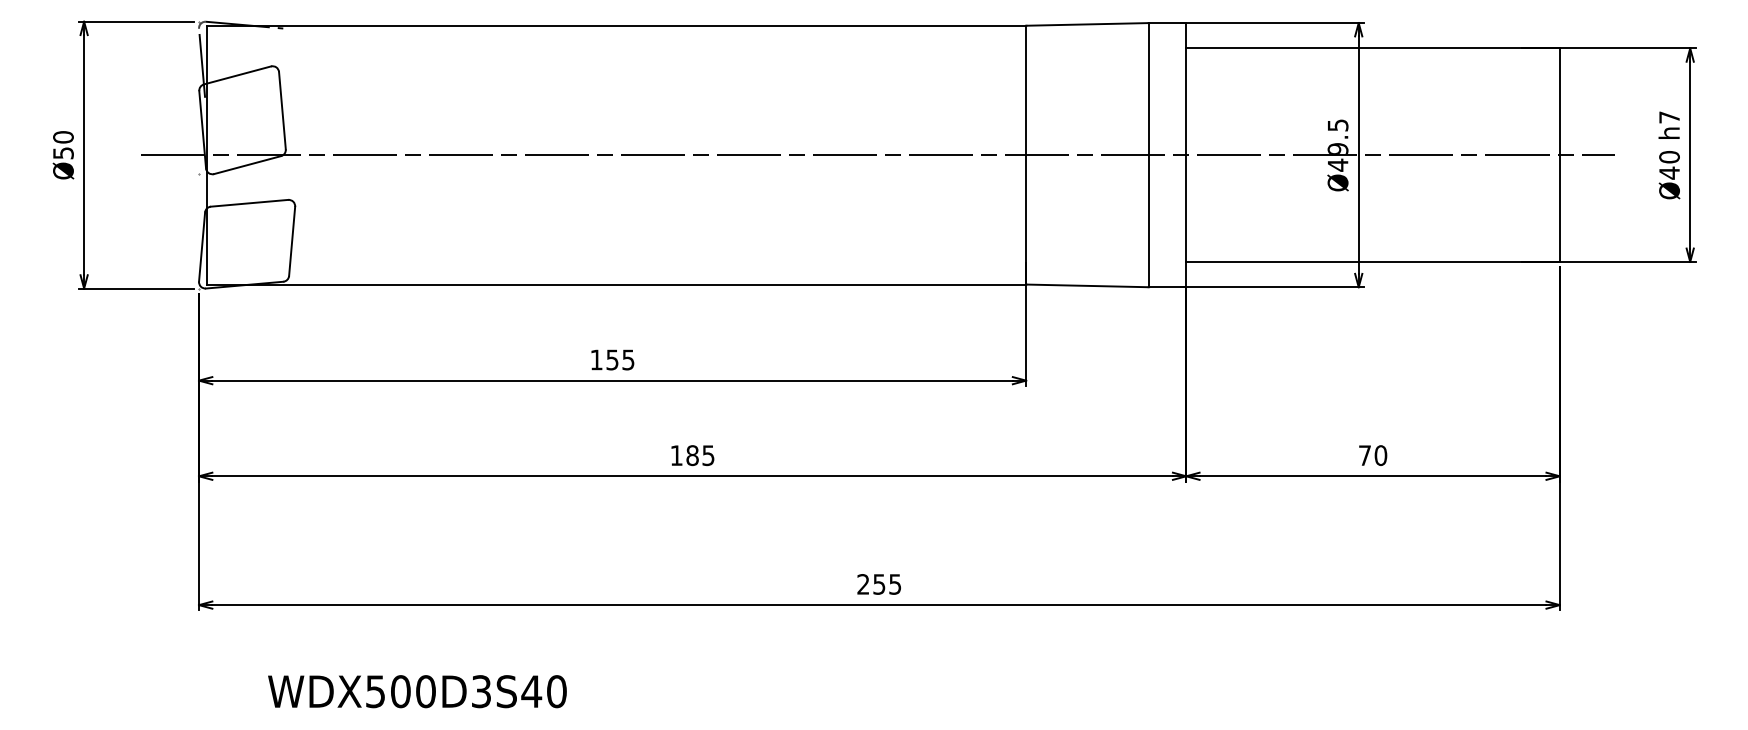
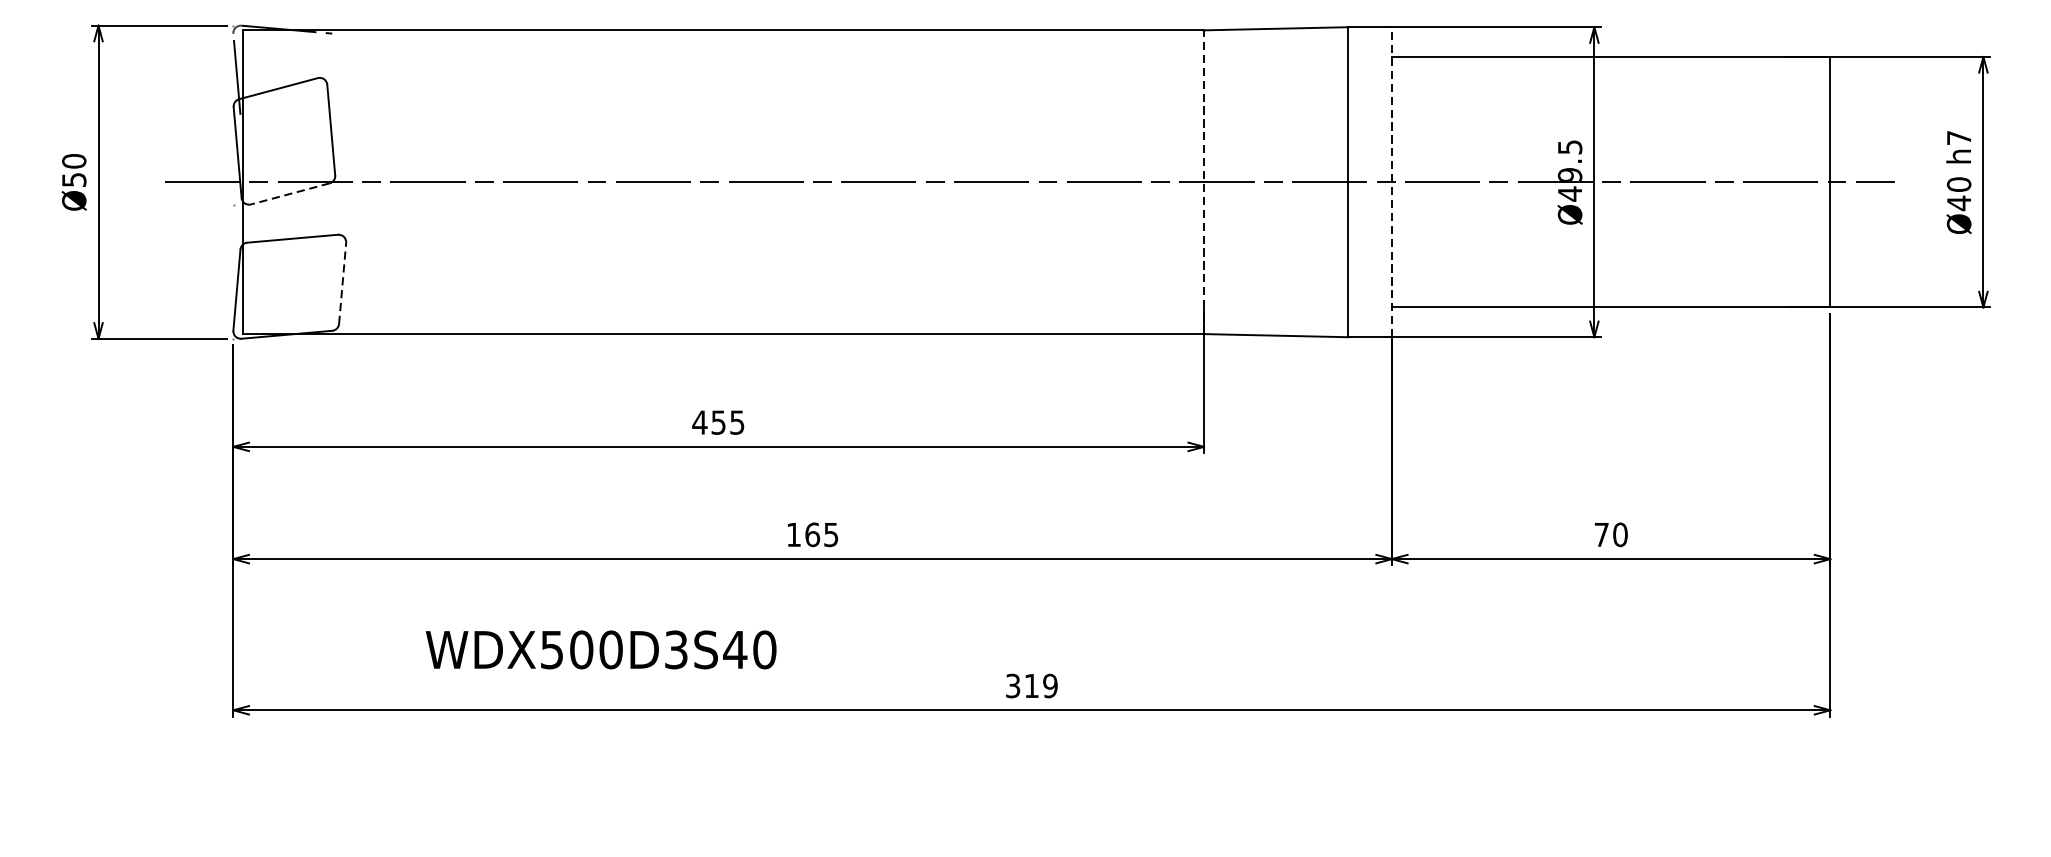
line: (1026, 154) -> (1204, 181), solid -> dashed
line: (1186, 154) -> (1392, 181), solid -> dashed
line: (247, 165) -> (290, 194), solid -> dashed
line: (292, 241) -> (343, 283), solid -> dashed
text: (596, 359) -> (699, 422), 155 -> 455
text: (692, 455) -> (812, 534), 185 -> 165
text: (879, 584) -> (1031, 686), 255 -> 319
text: (417, 691) -> (601, 649), moved

